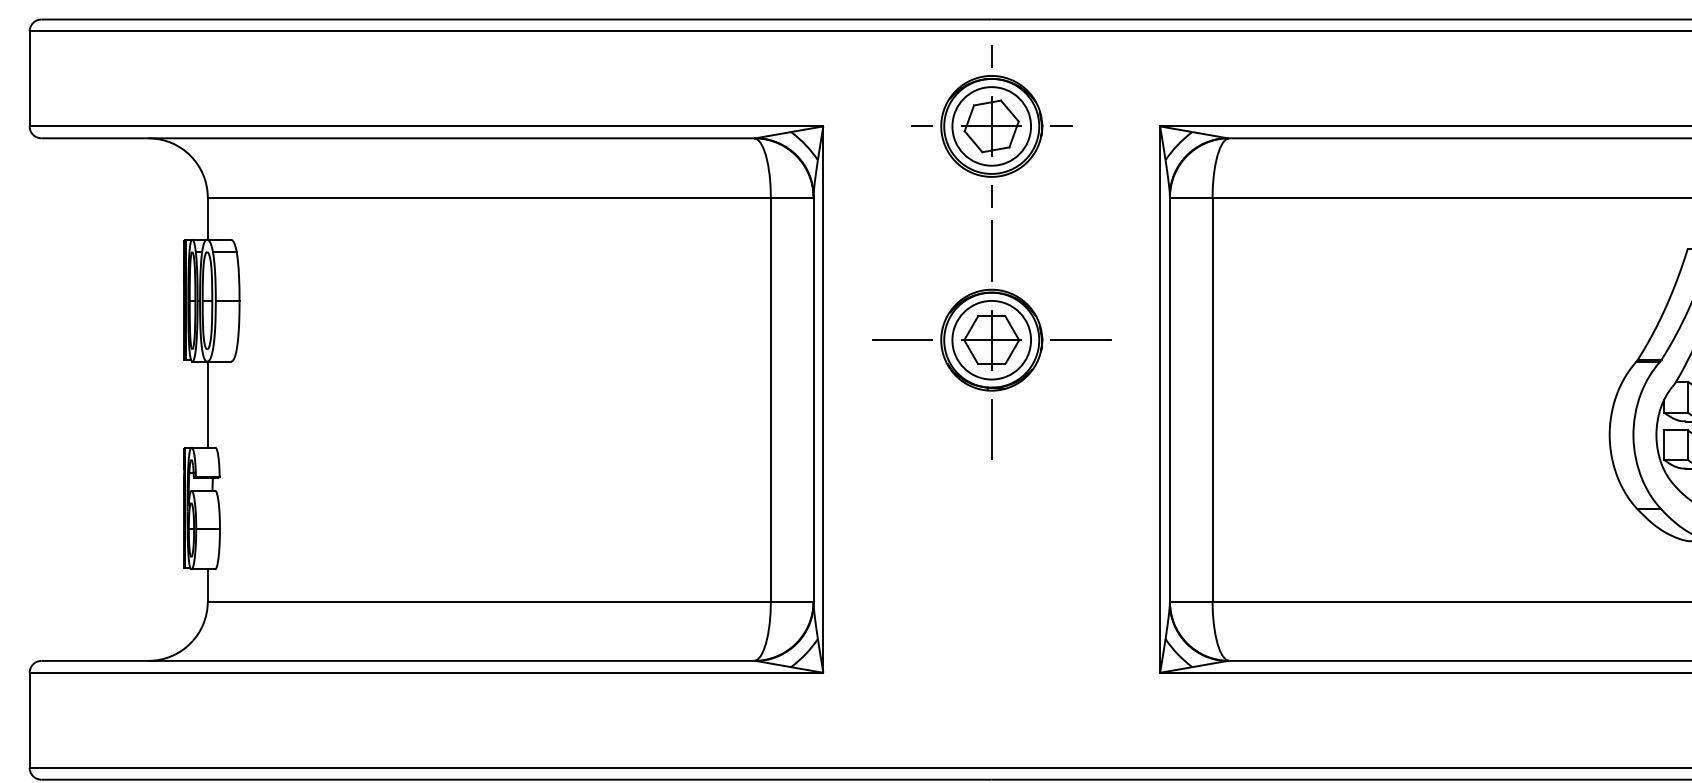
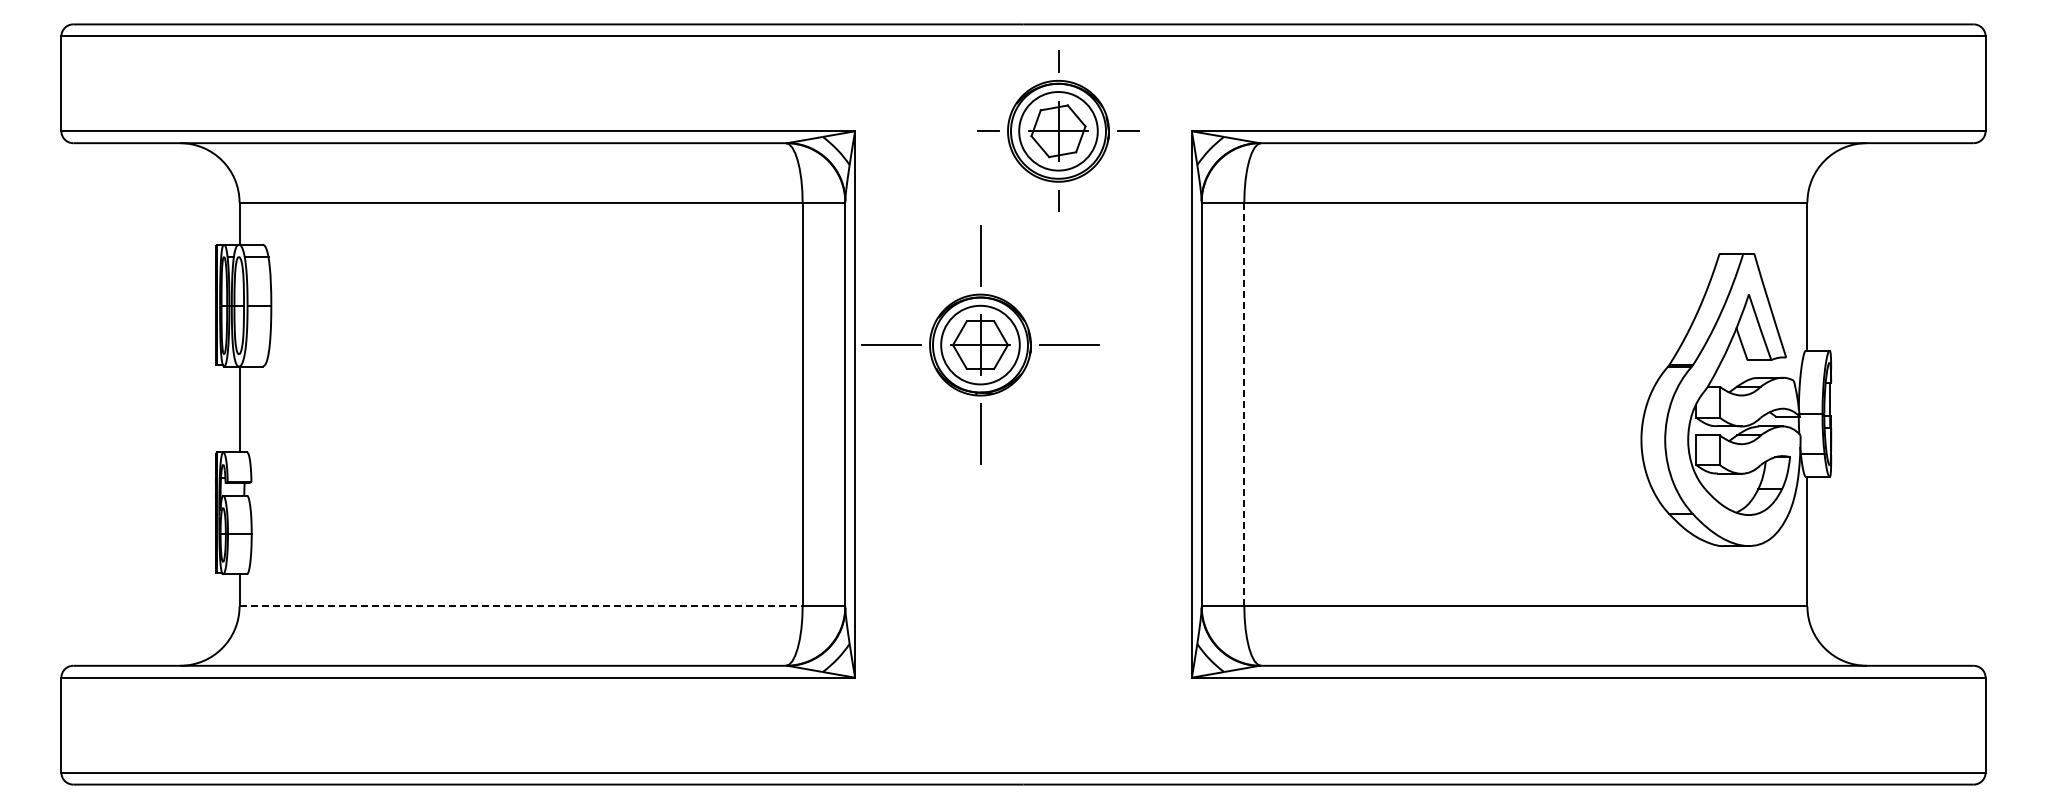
part: (991, 125) -> (1058, 130), moved
part: (991, 339) -> (980, 344), moved
line: (1212, 399) -> (1244, 404), solid -> dashed
line: (489, 601) -> (521, 606), solid -> dashed

